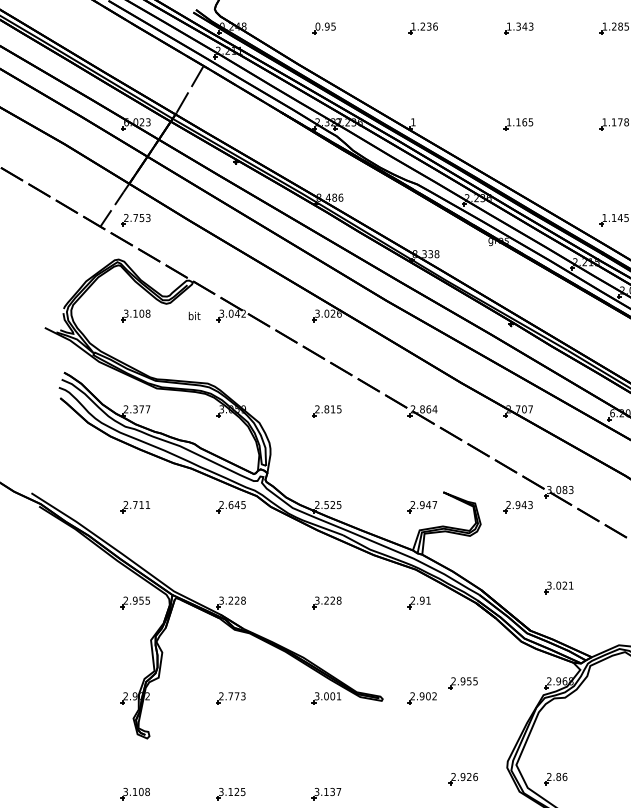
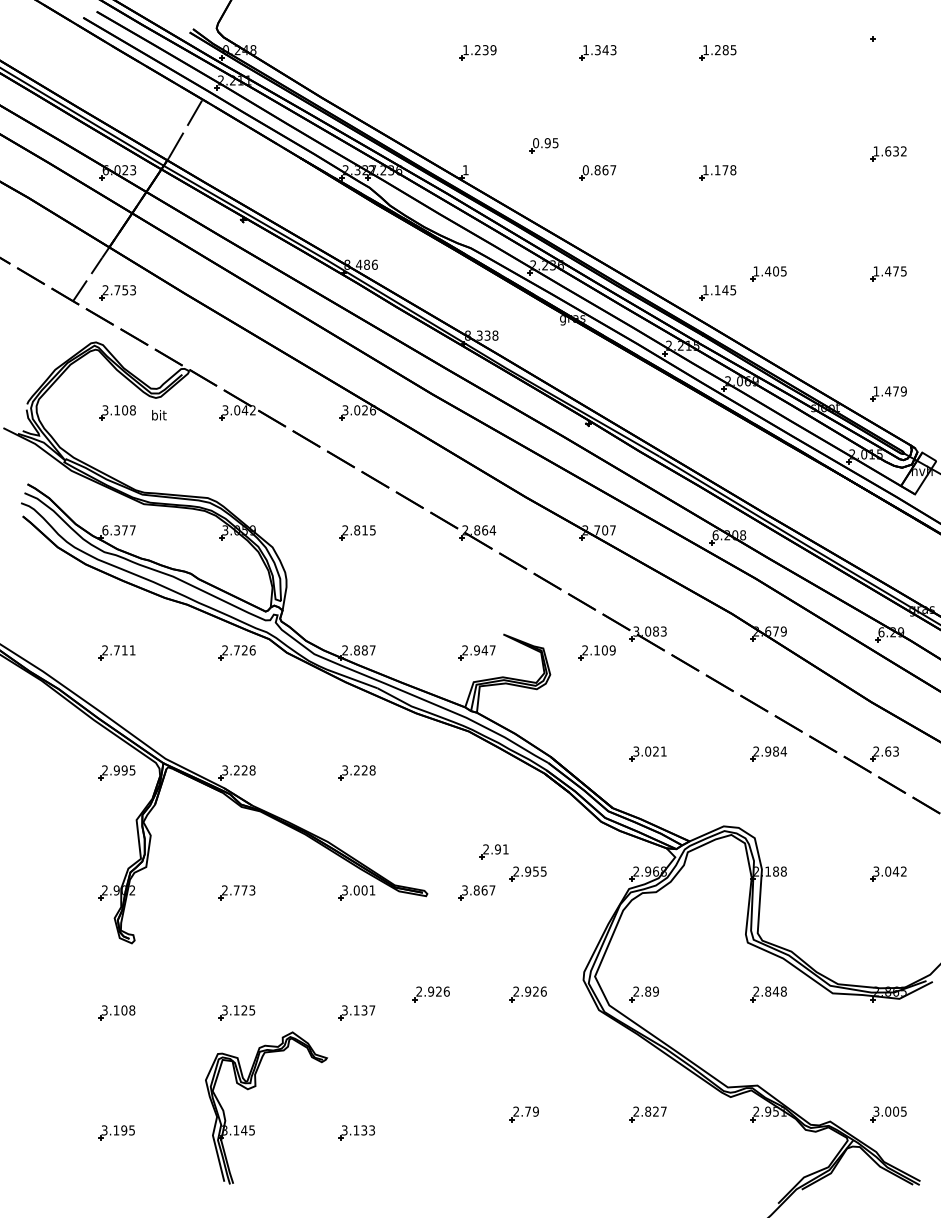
text: (435, 26) -> (493, 50), 1.236 -> 1.239
part: (323, 28) -> (543, 145), moved
text: (519, 122) -> (599, 170), 1.165 -> 0.867
text: (194, 316) -> (159, 415), moved
text: (126, 409) -> (105, 530), 2.377 -> 6.377
text: (237, 505) -> (244, 650), 2.645 -> 2.726
text: (332, 505) -> (364, 650), 2.525 -> 2.887
text: (523, 505) -> (604, 650), 2.943 -> 2.109
text: (141, 600) -> (124, 770), 2.955 -> 2.995
part: (418, 602) -> (493, 851), moved
text: (423, 696) -> (478, 890), 2.902 -> 3.867
text: (565, 776) -> (656, 991), 2.86 -> 2.89
part: (385, 779) -> (430, 994), added

